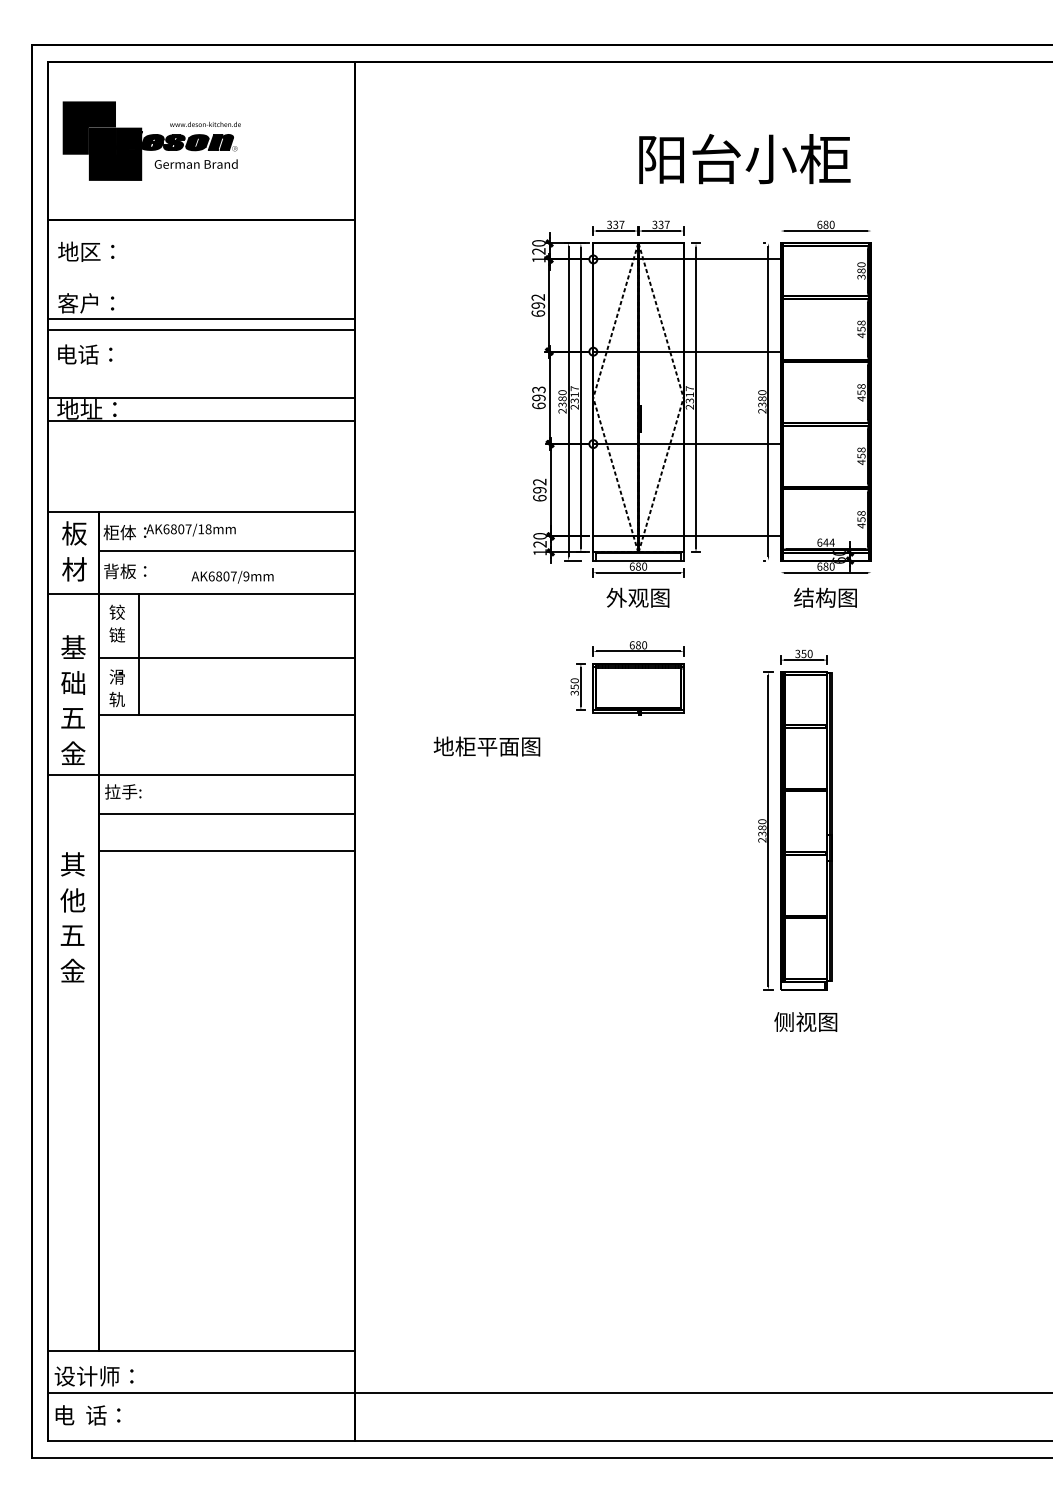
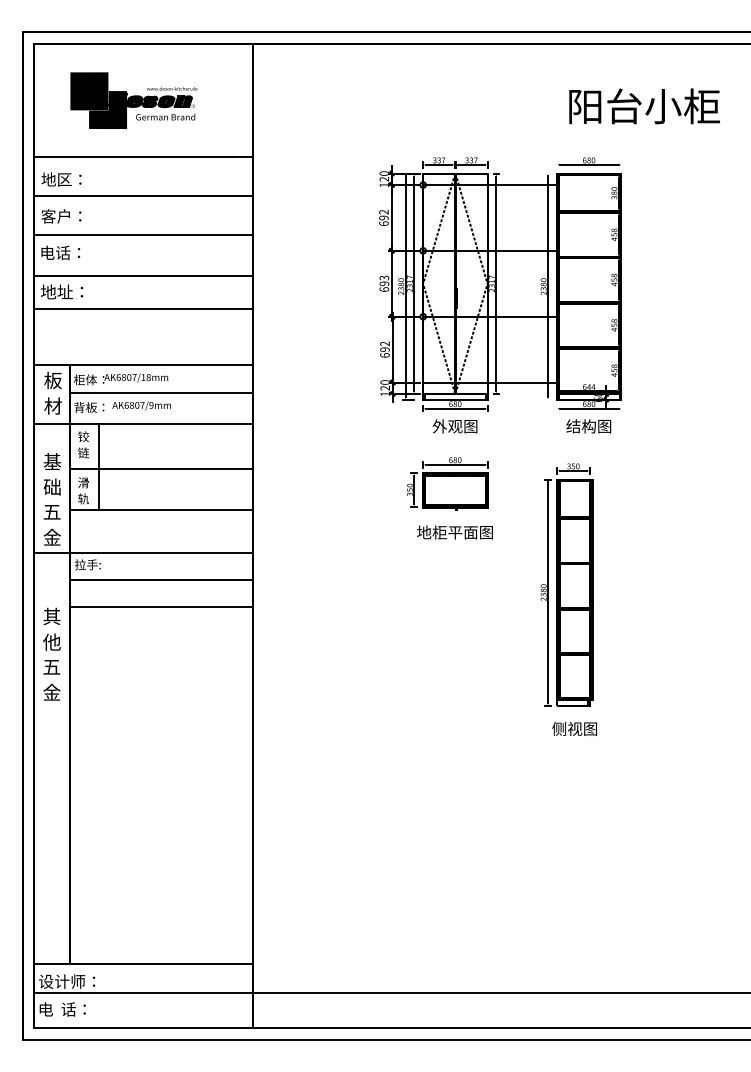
part: (151, 140) -> (133, 100), moved
text: (744, 159) -> (644, 106), moved
line: (201, 318) -> (143, 195), moved
line: (201, 398) -> (143, 309), moved
line: (201, 421) -> (143, 275), moved
text: (232, 577) -> (141, 406), moved
text: (486, 746) -> (454, 532), moved

